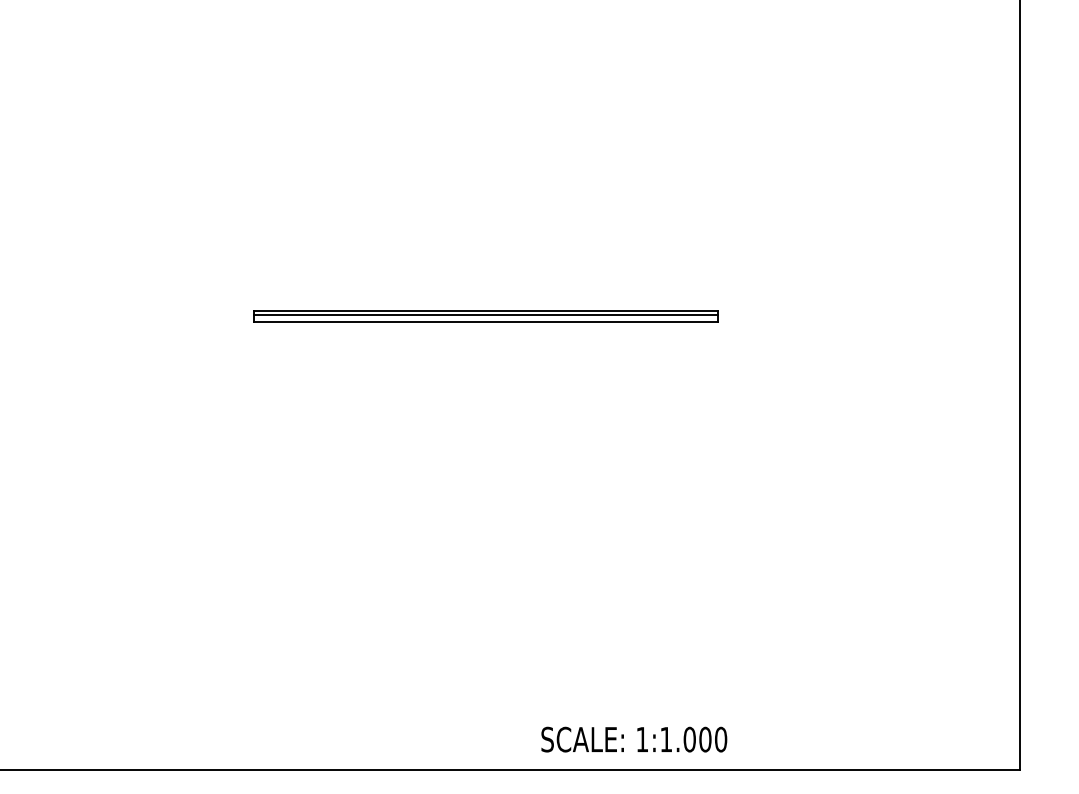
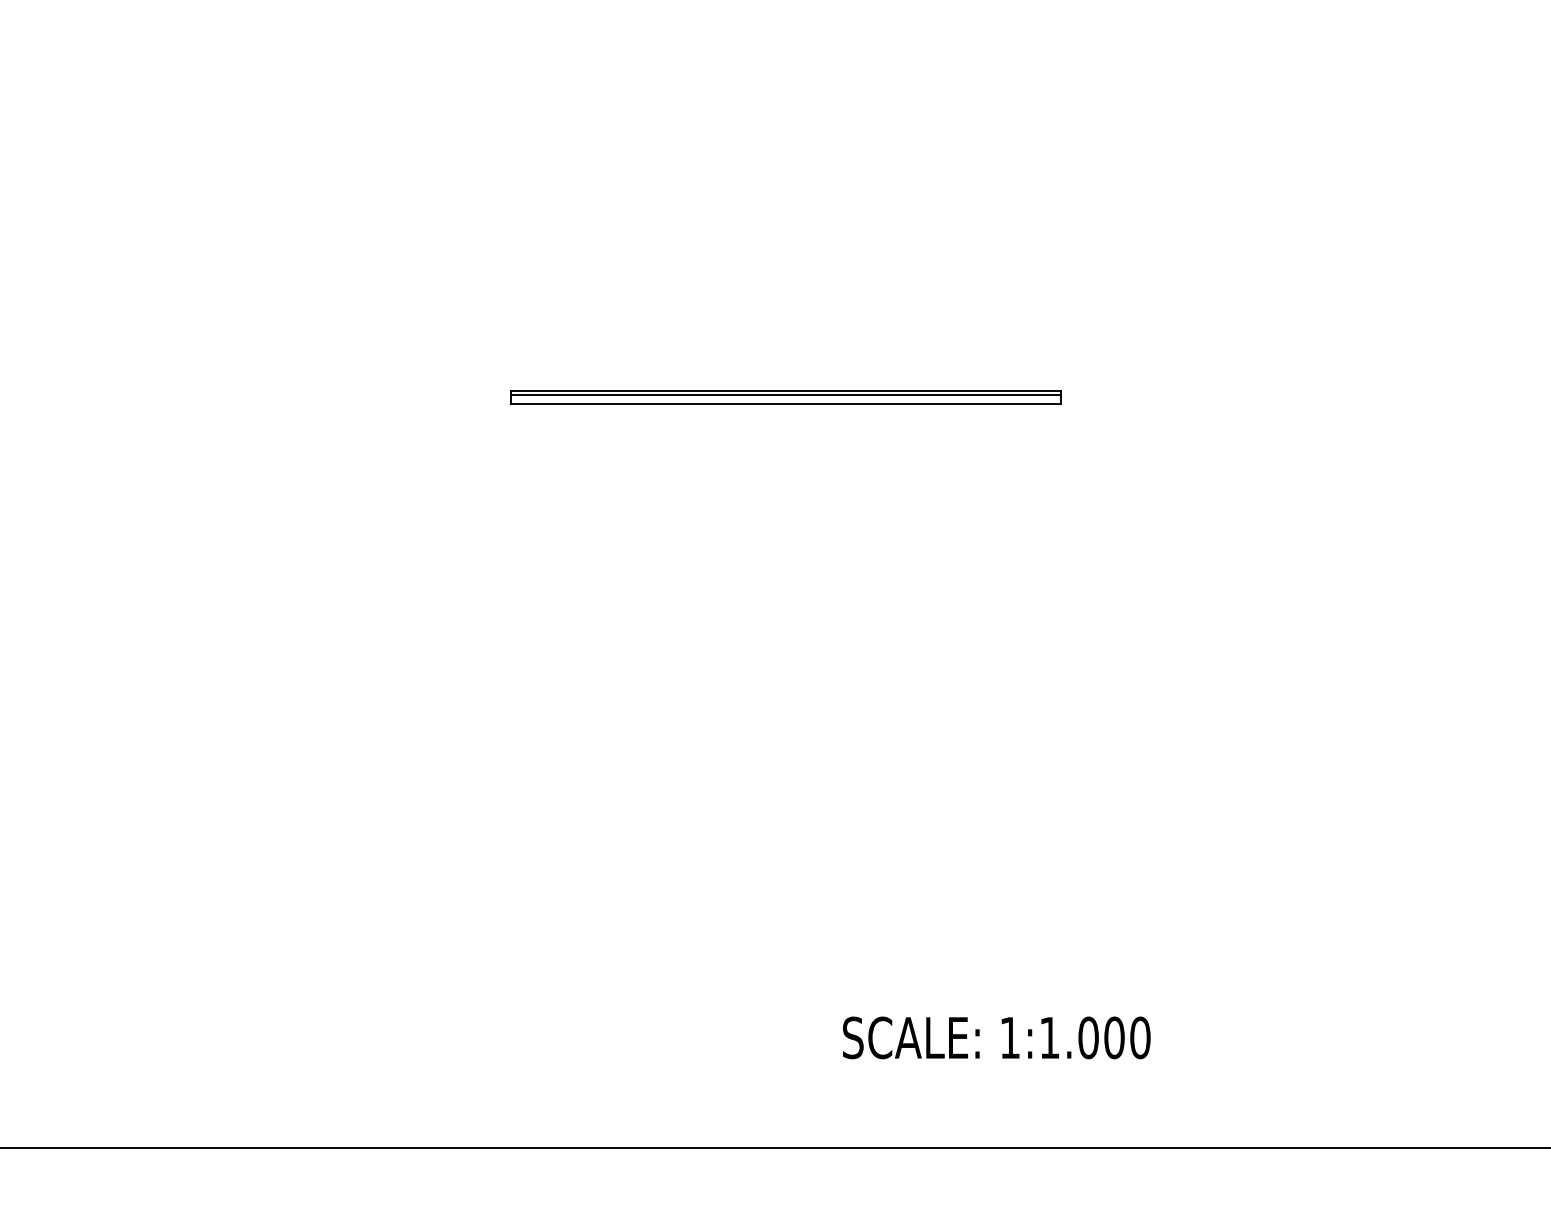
part: (485, 316) -> (785, 396), size x0.71
text: (634, 739) -> (997, 1037), moved

